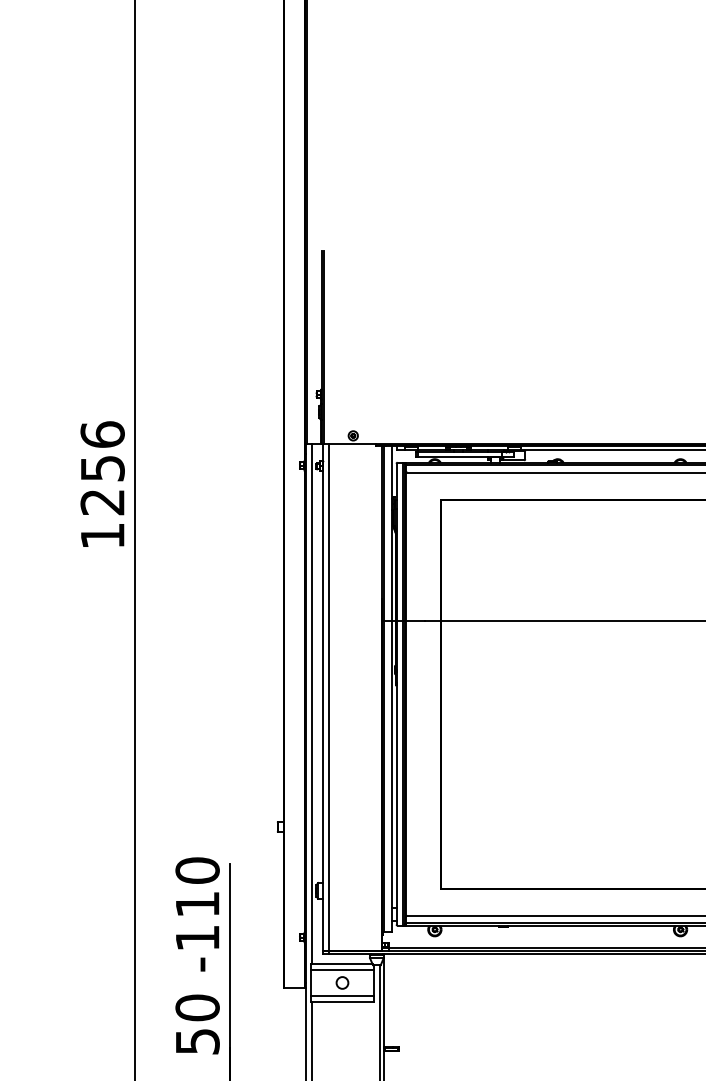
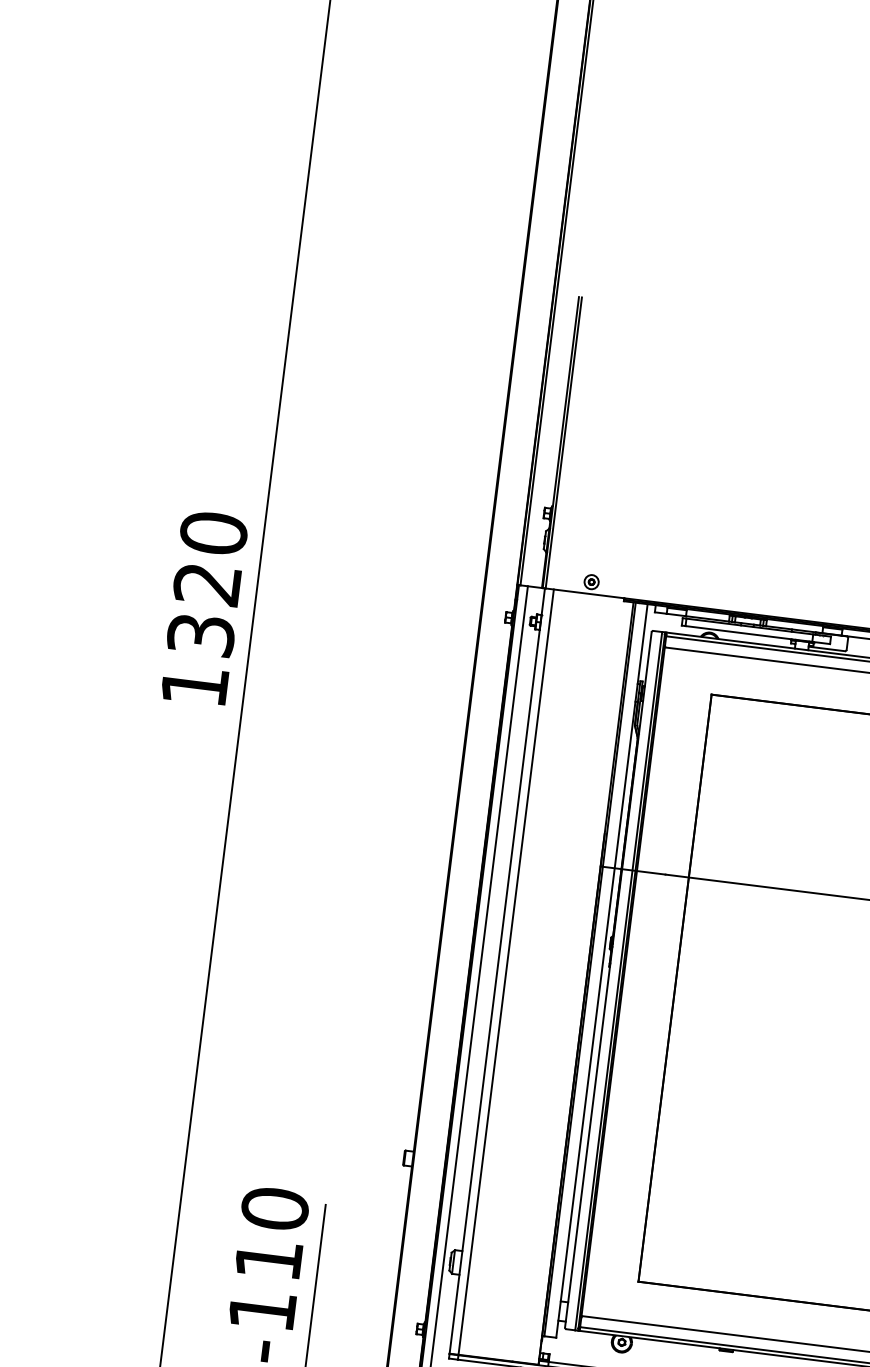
text: (102, 468) -> (207, 584), 1256 -> 1320

